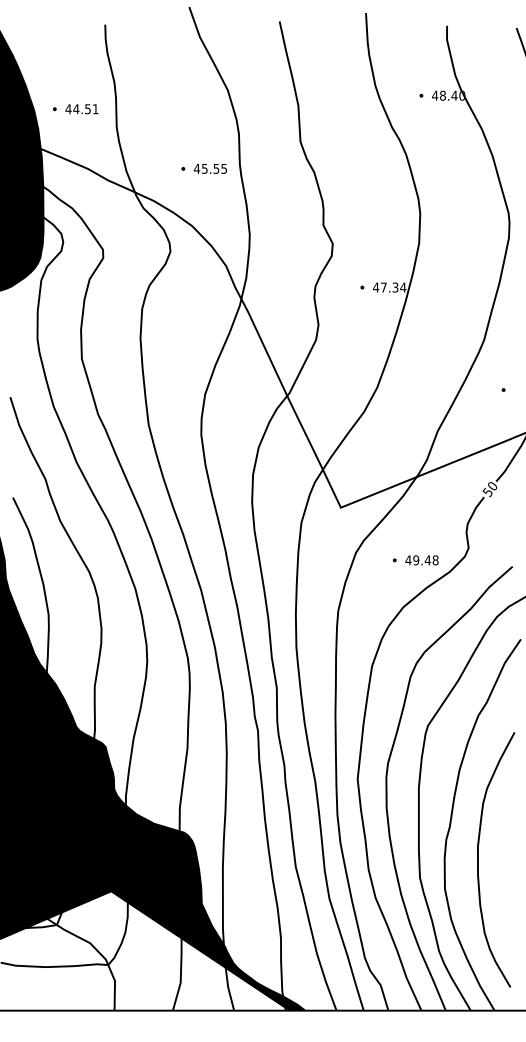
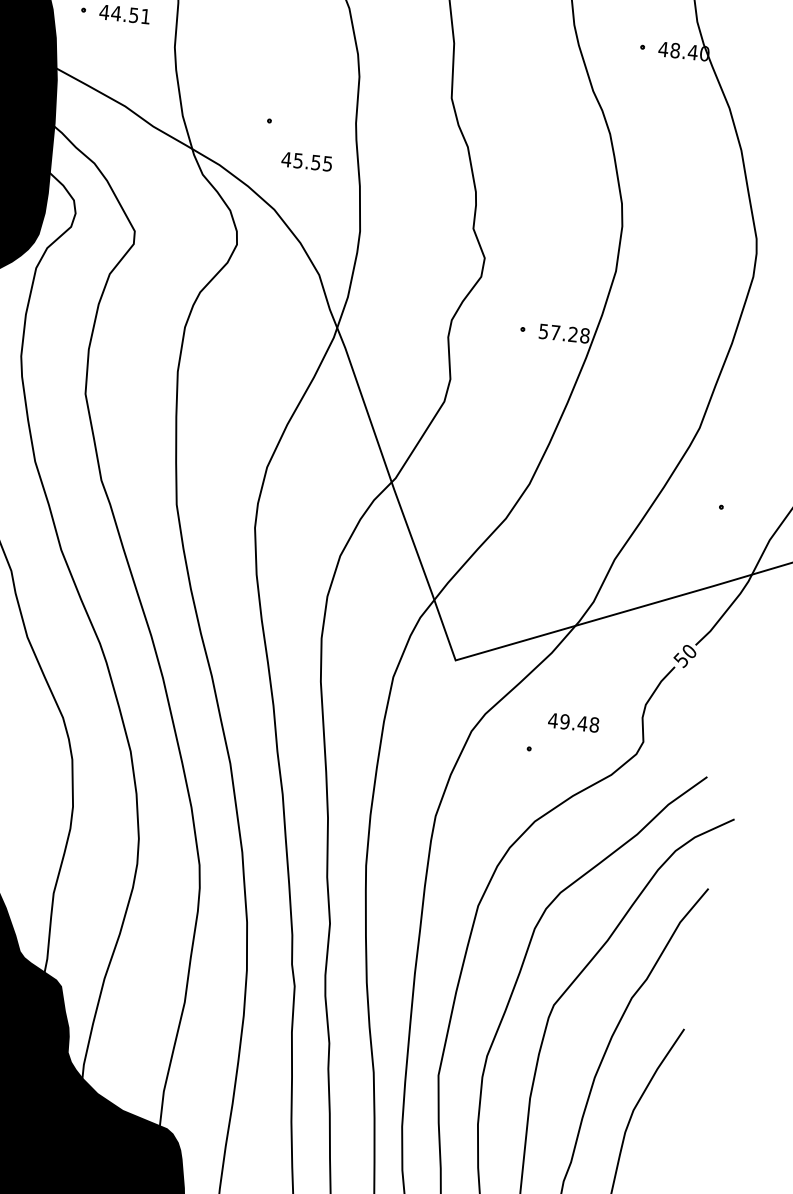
text: (209, 168) -> (305, 160), moved
text: (389, 287) -> (564, 333), 47.34 -> 57.28
text: (421, 560) -> (572, 722), moved

